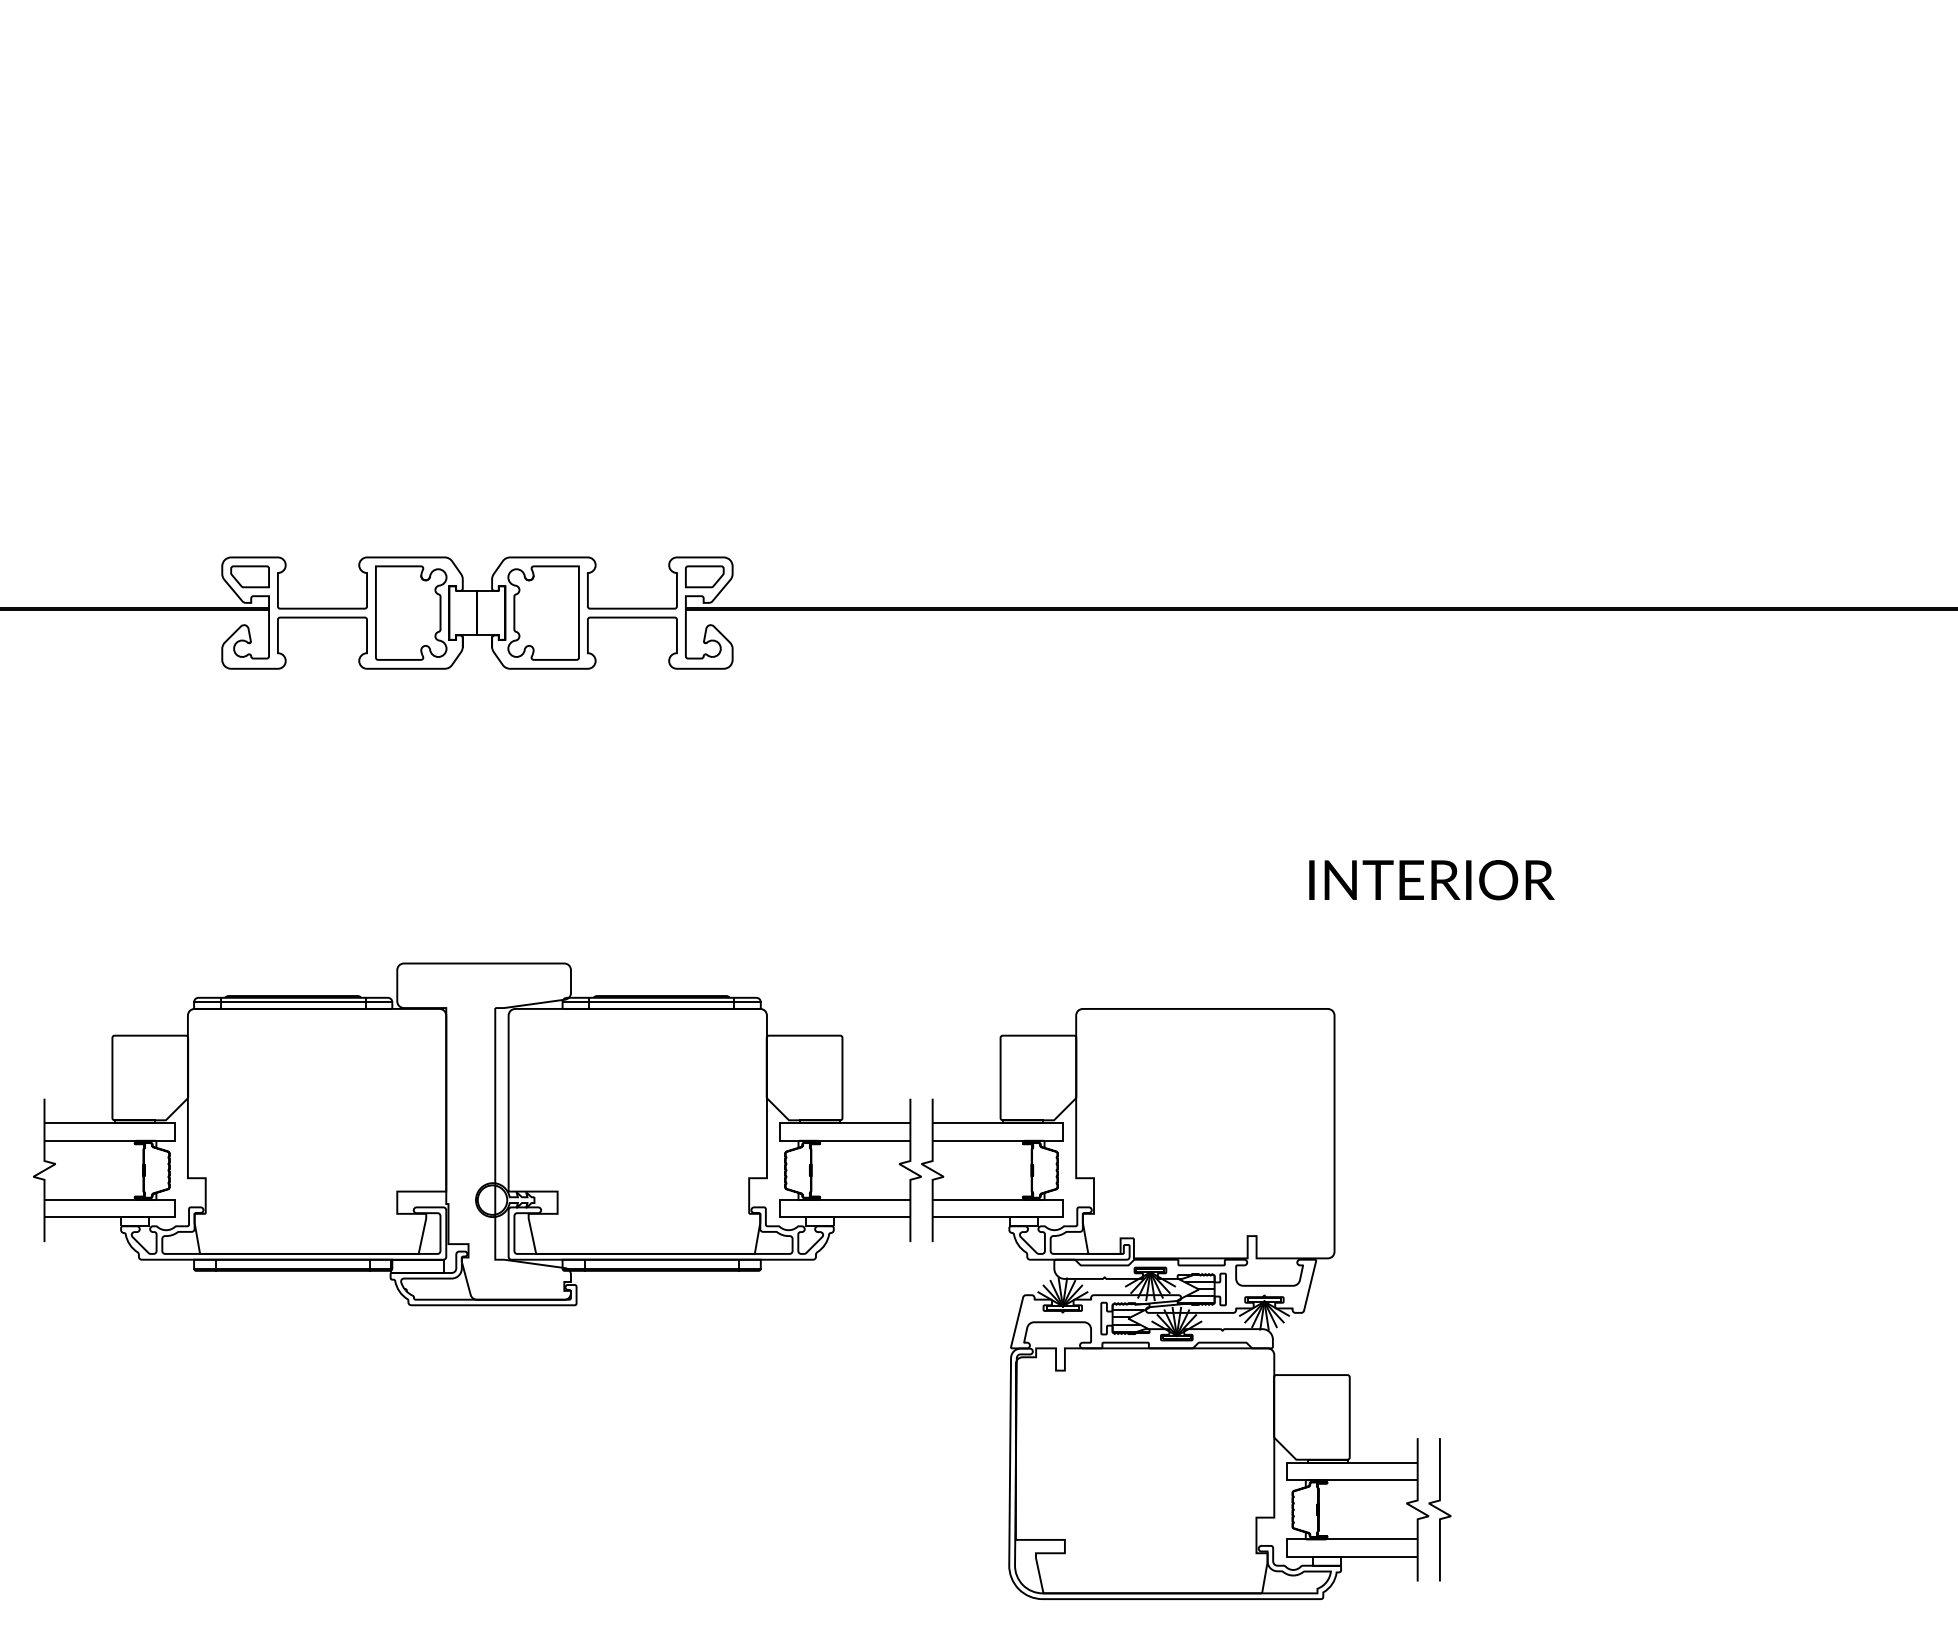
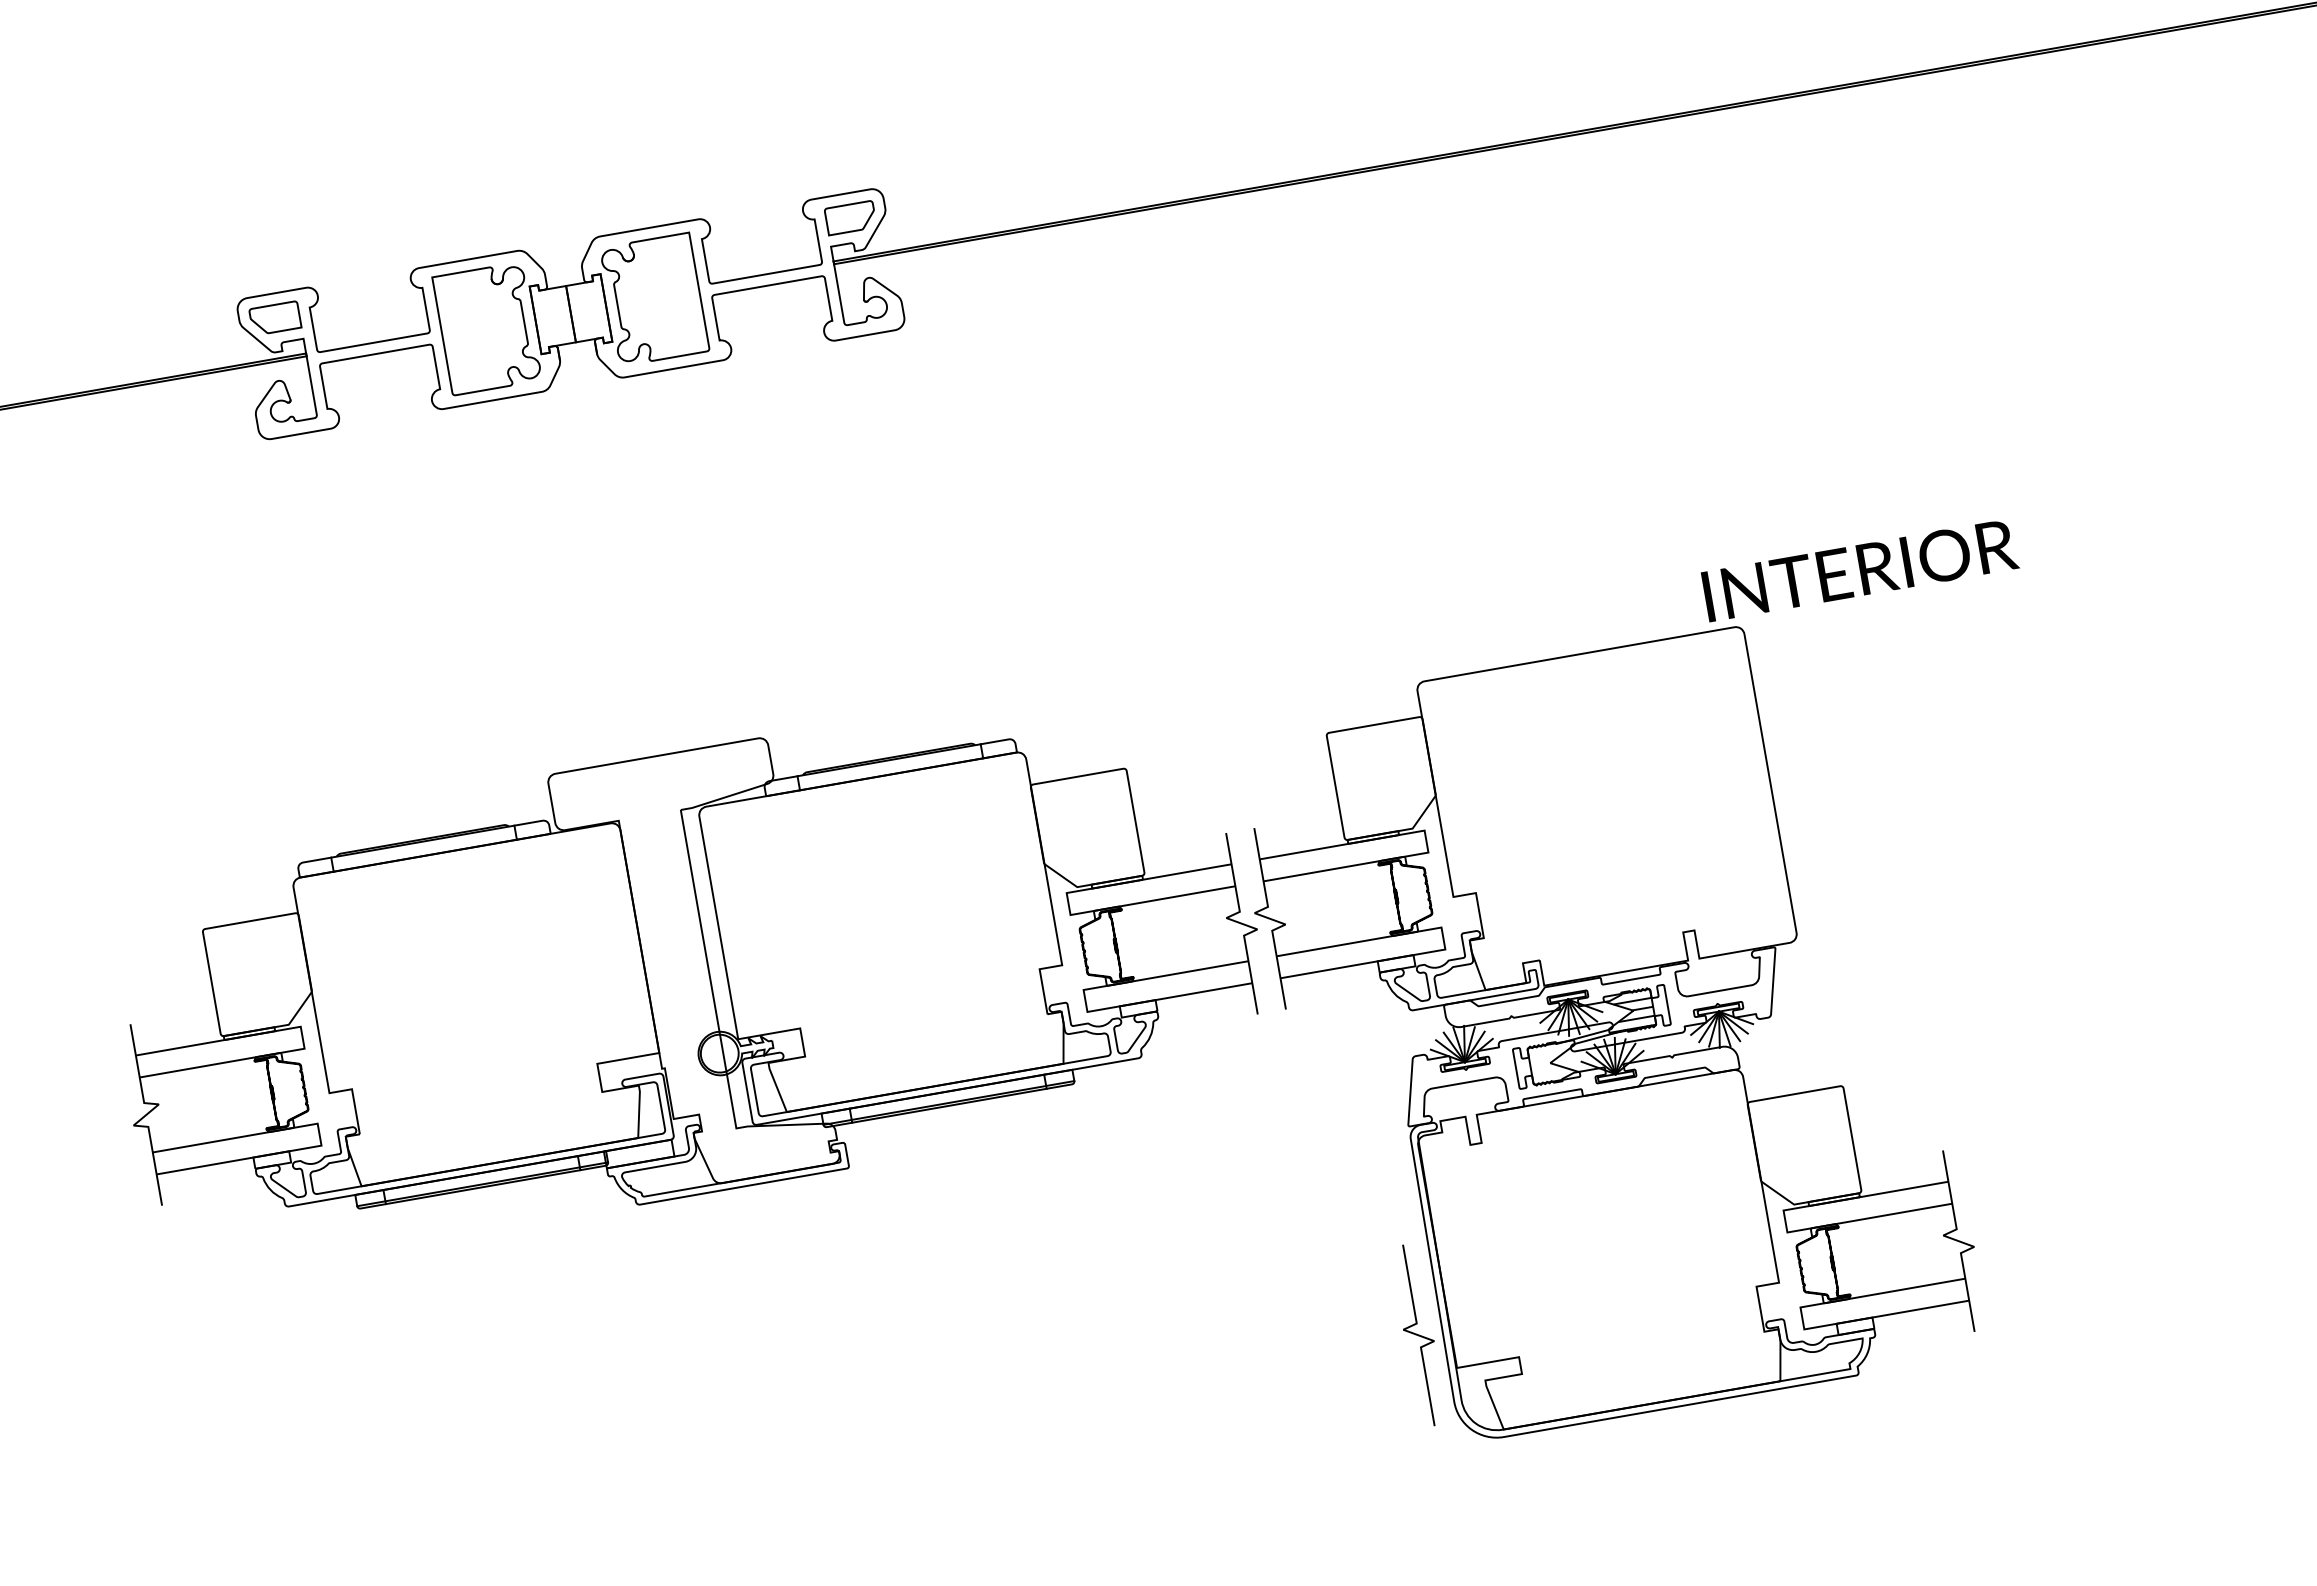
text: (1431, 880) -> (1859, 570), moved
line: (293, 1002) -> (424, 847), removed
line: (661, 1002) -> (889, 766), removed
hatch: (1130, 1320) -> (1553, 1065), removed
curve: (1439, 1509) -> (1418, 1335), moved

